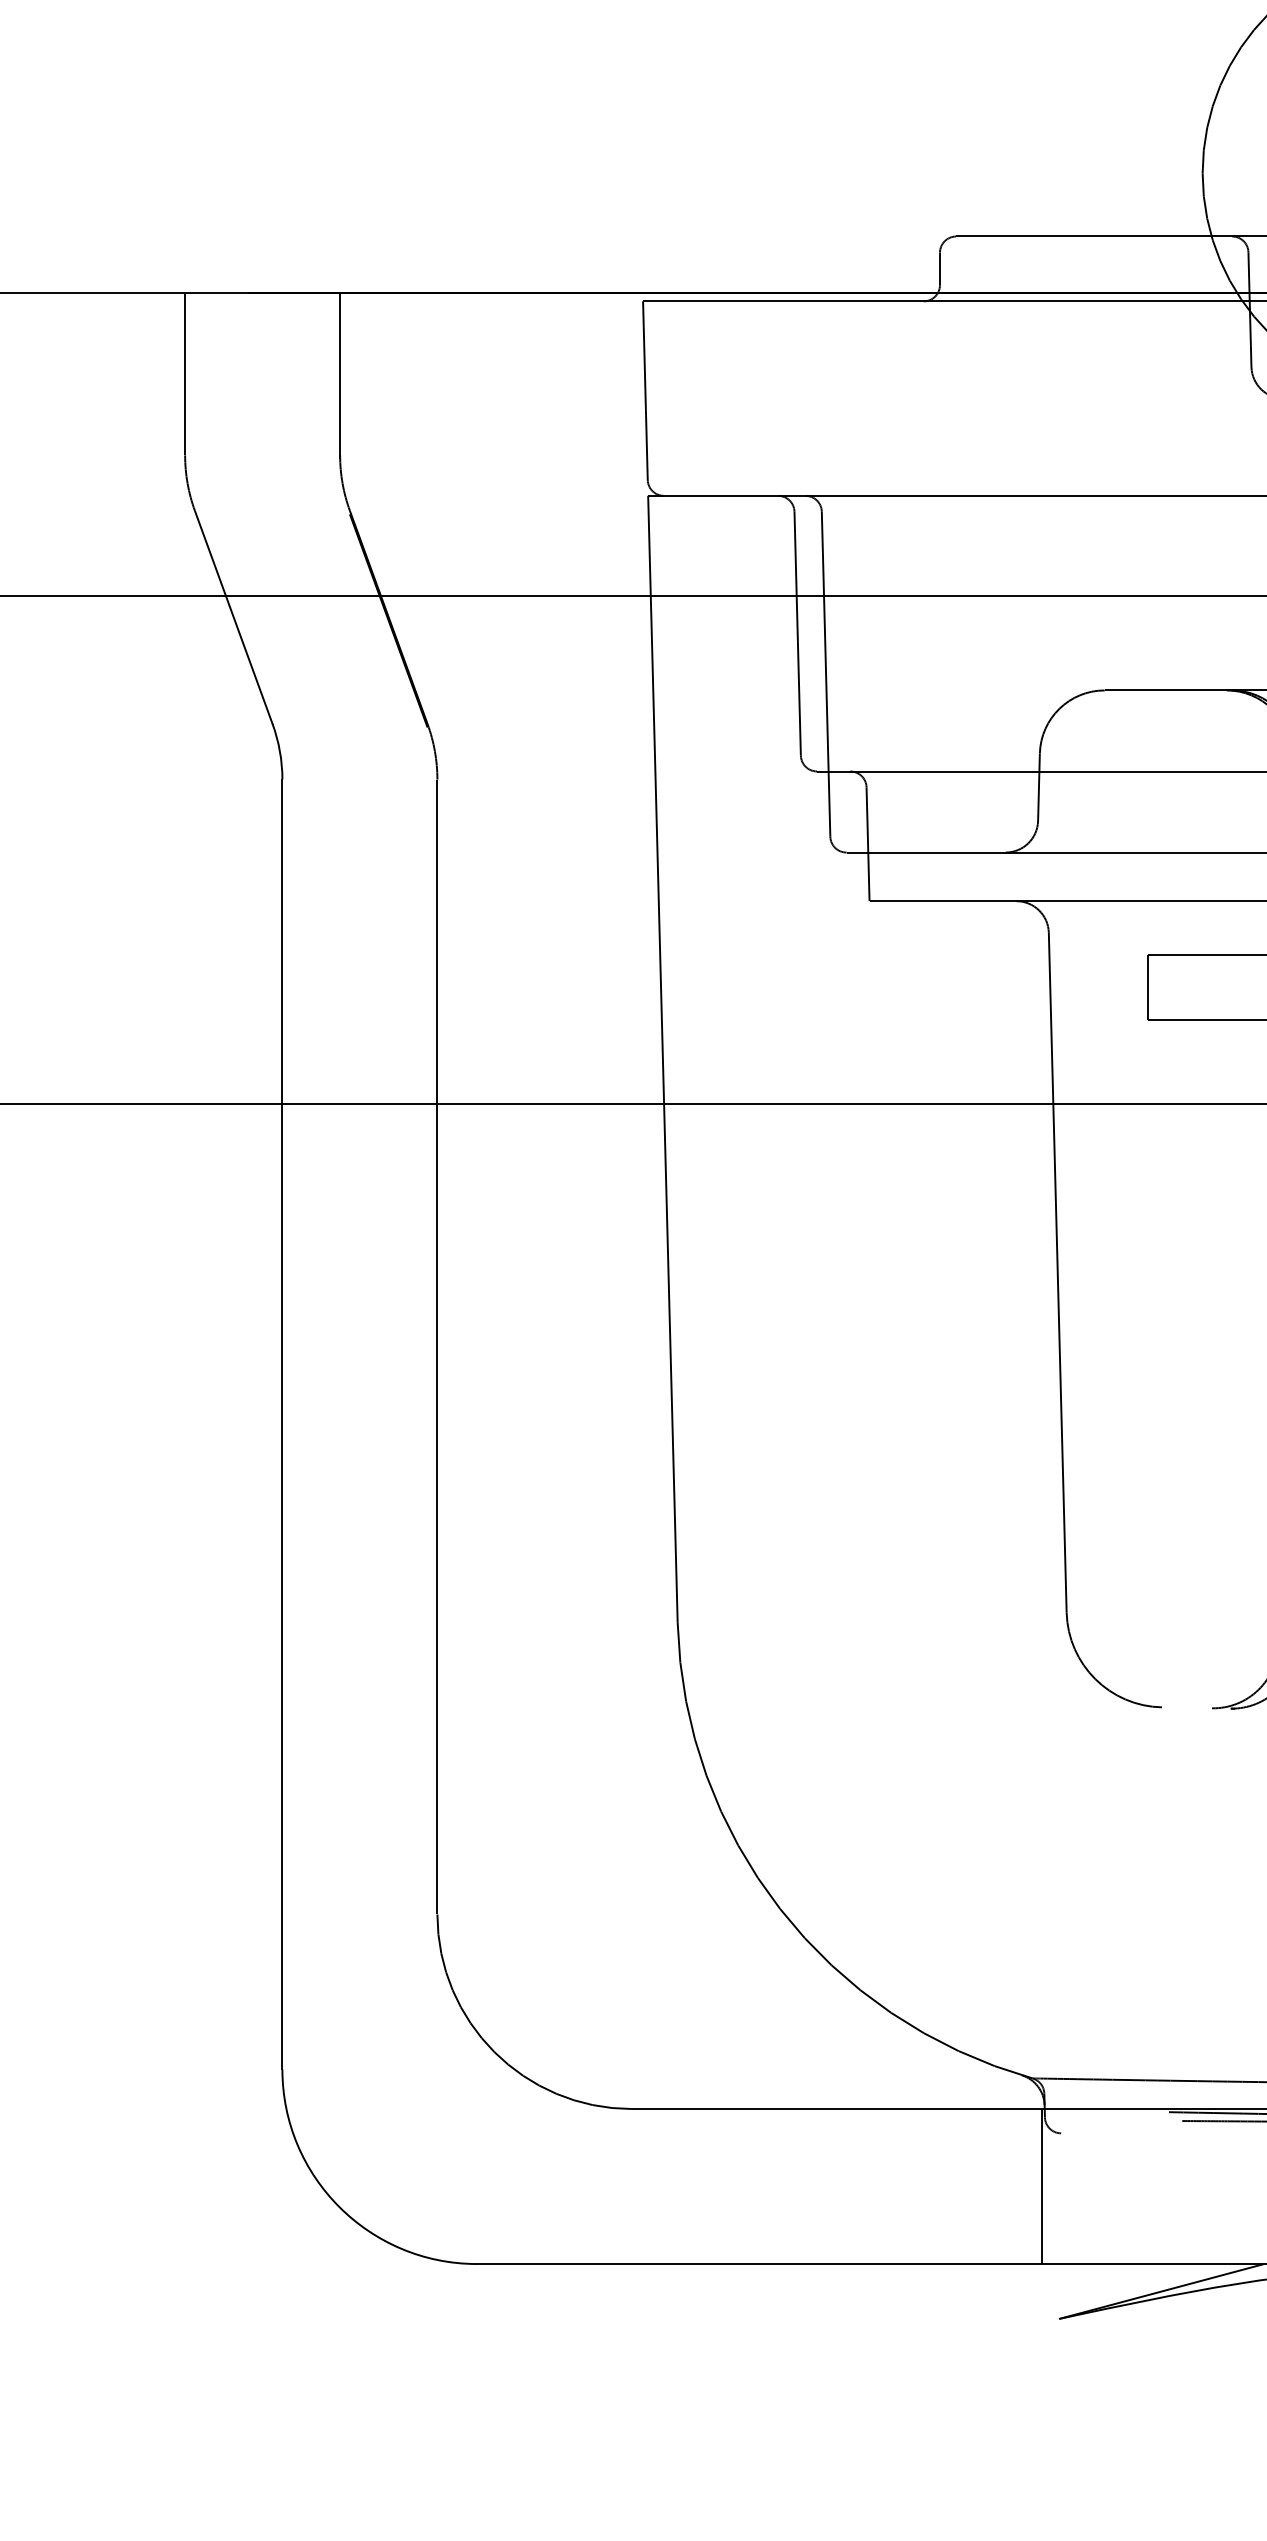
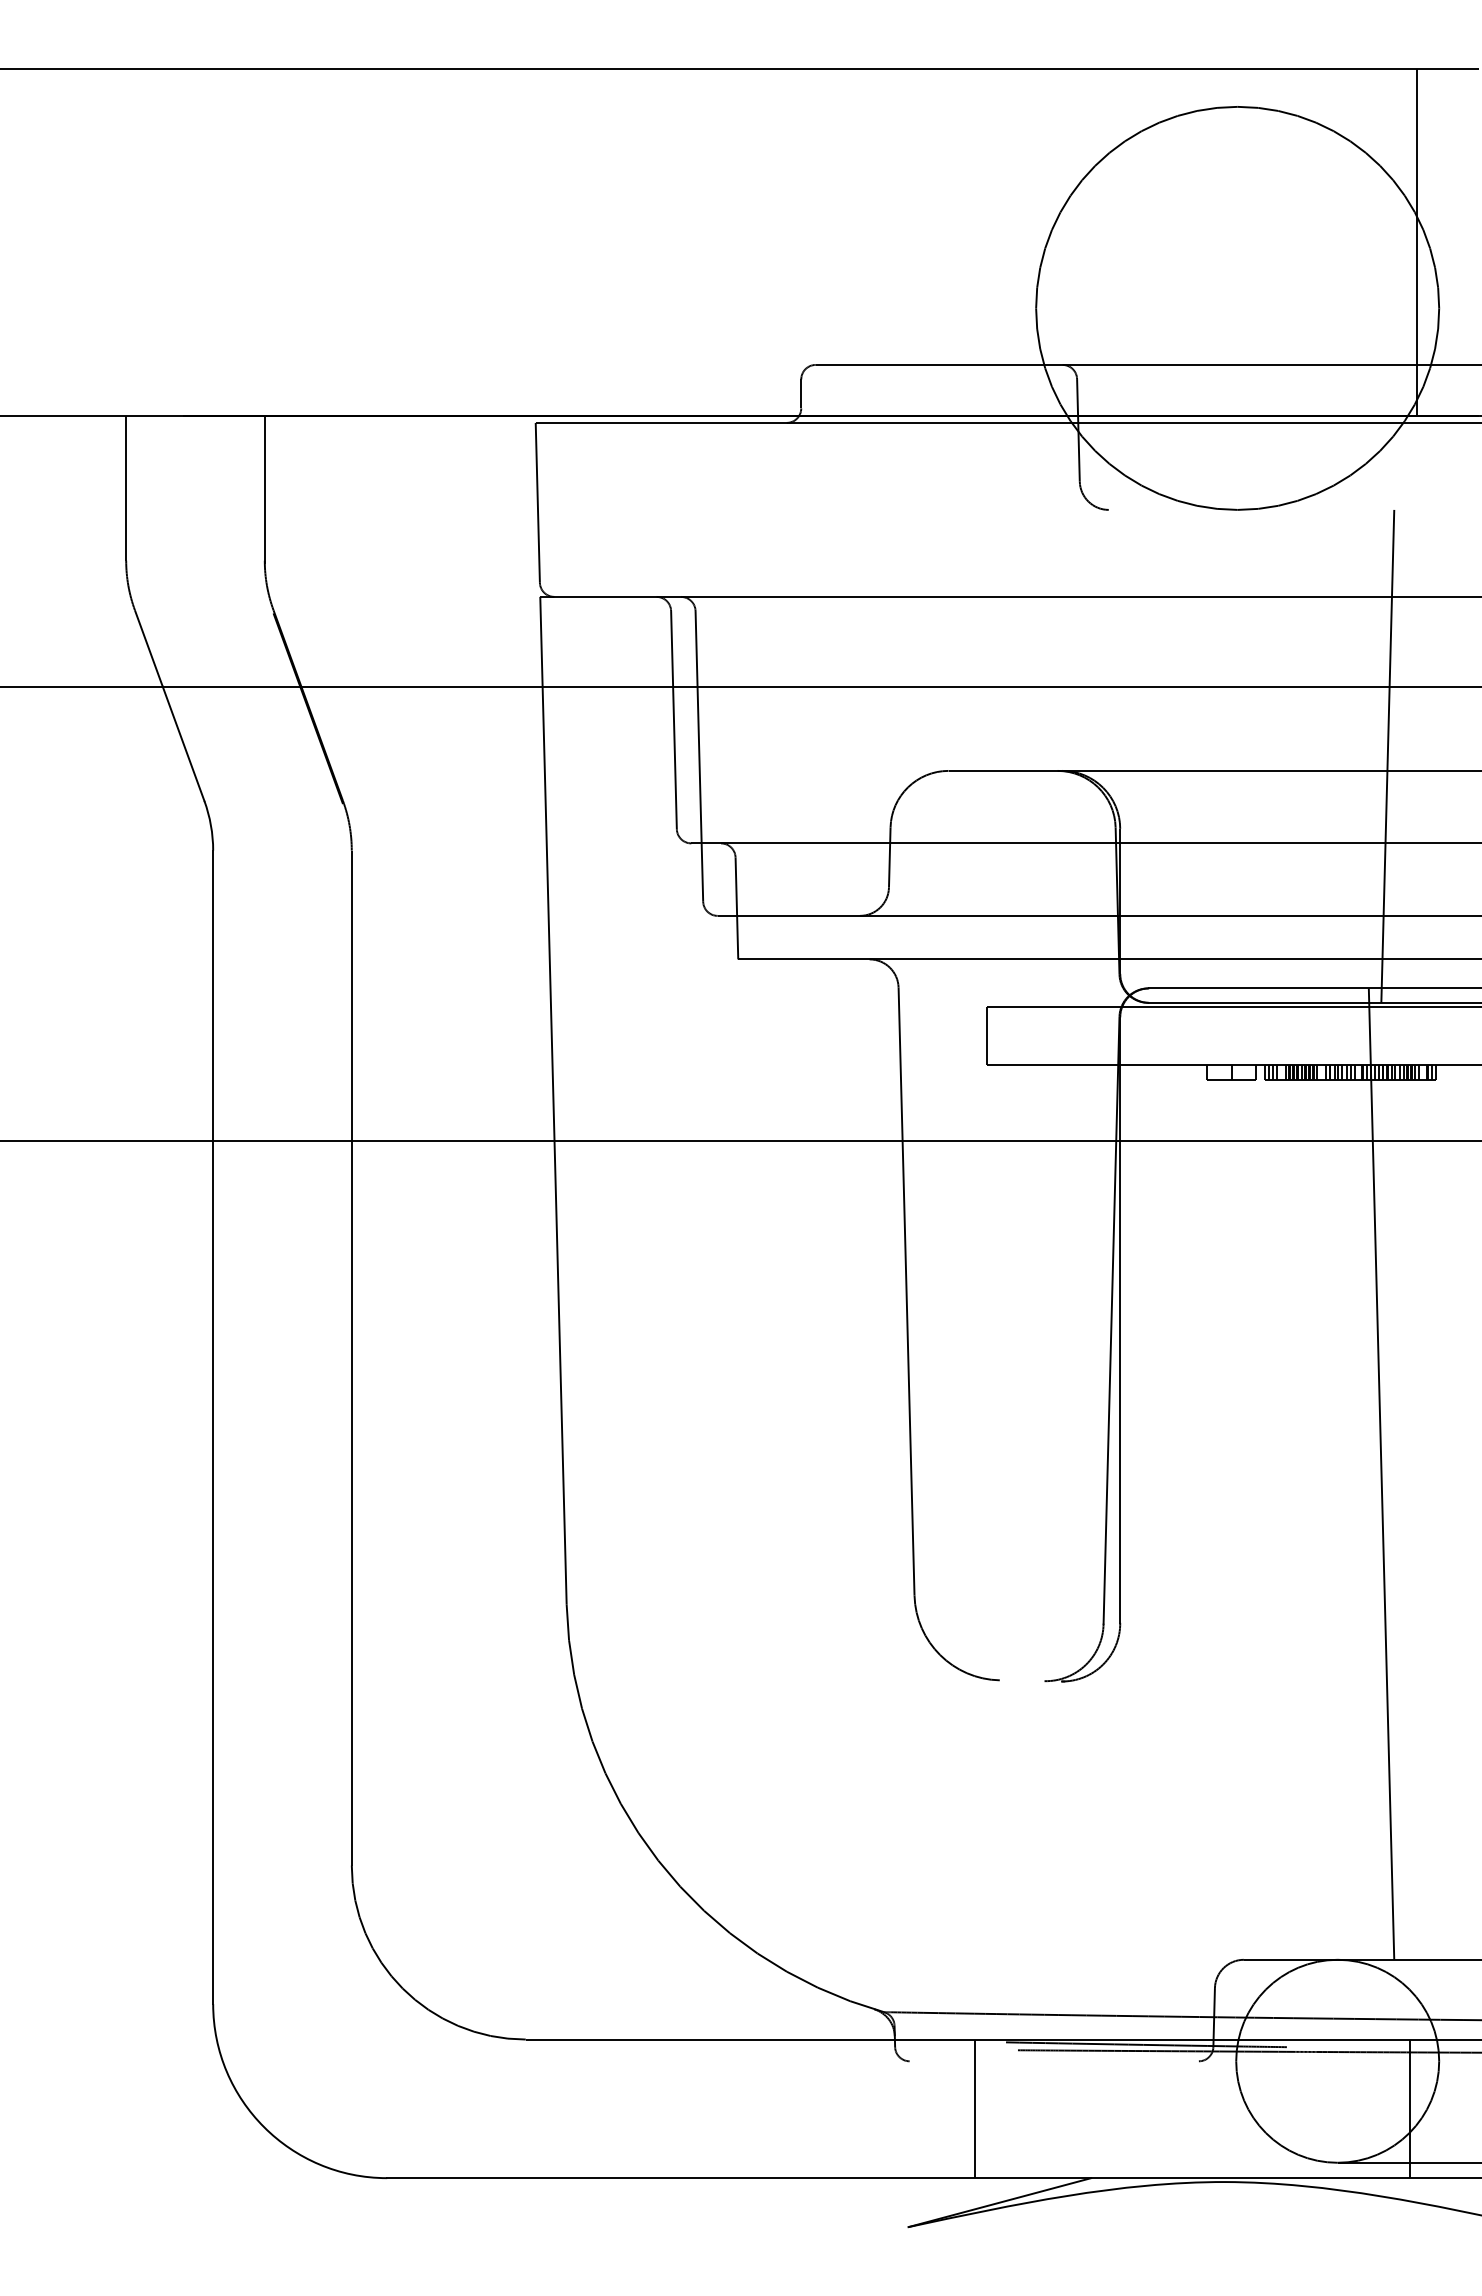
line: (1042, 2186) -> (975, 2108), moved

